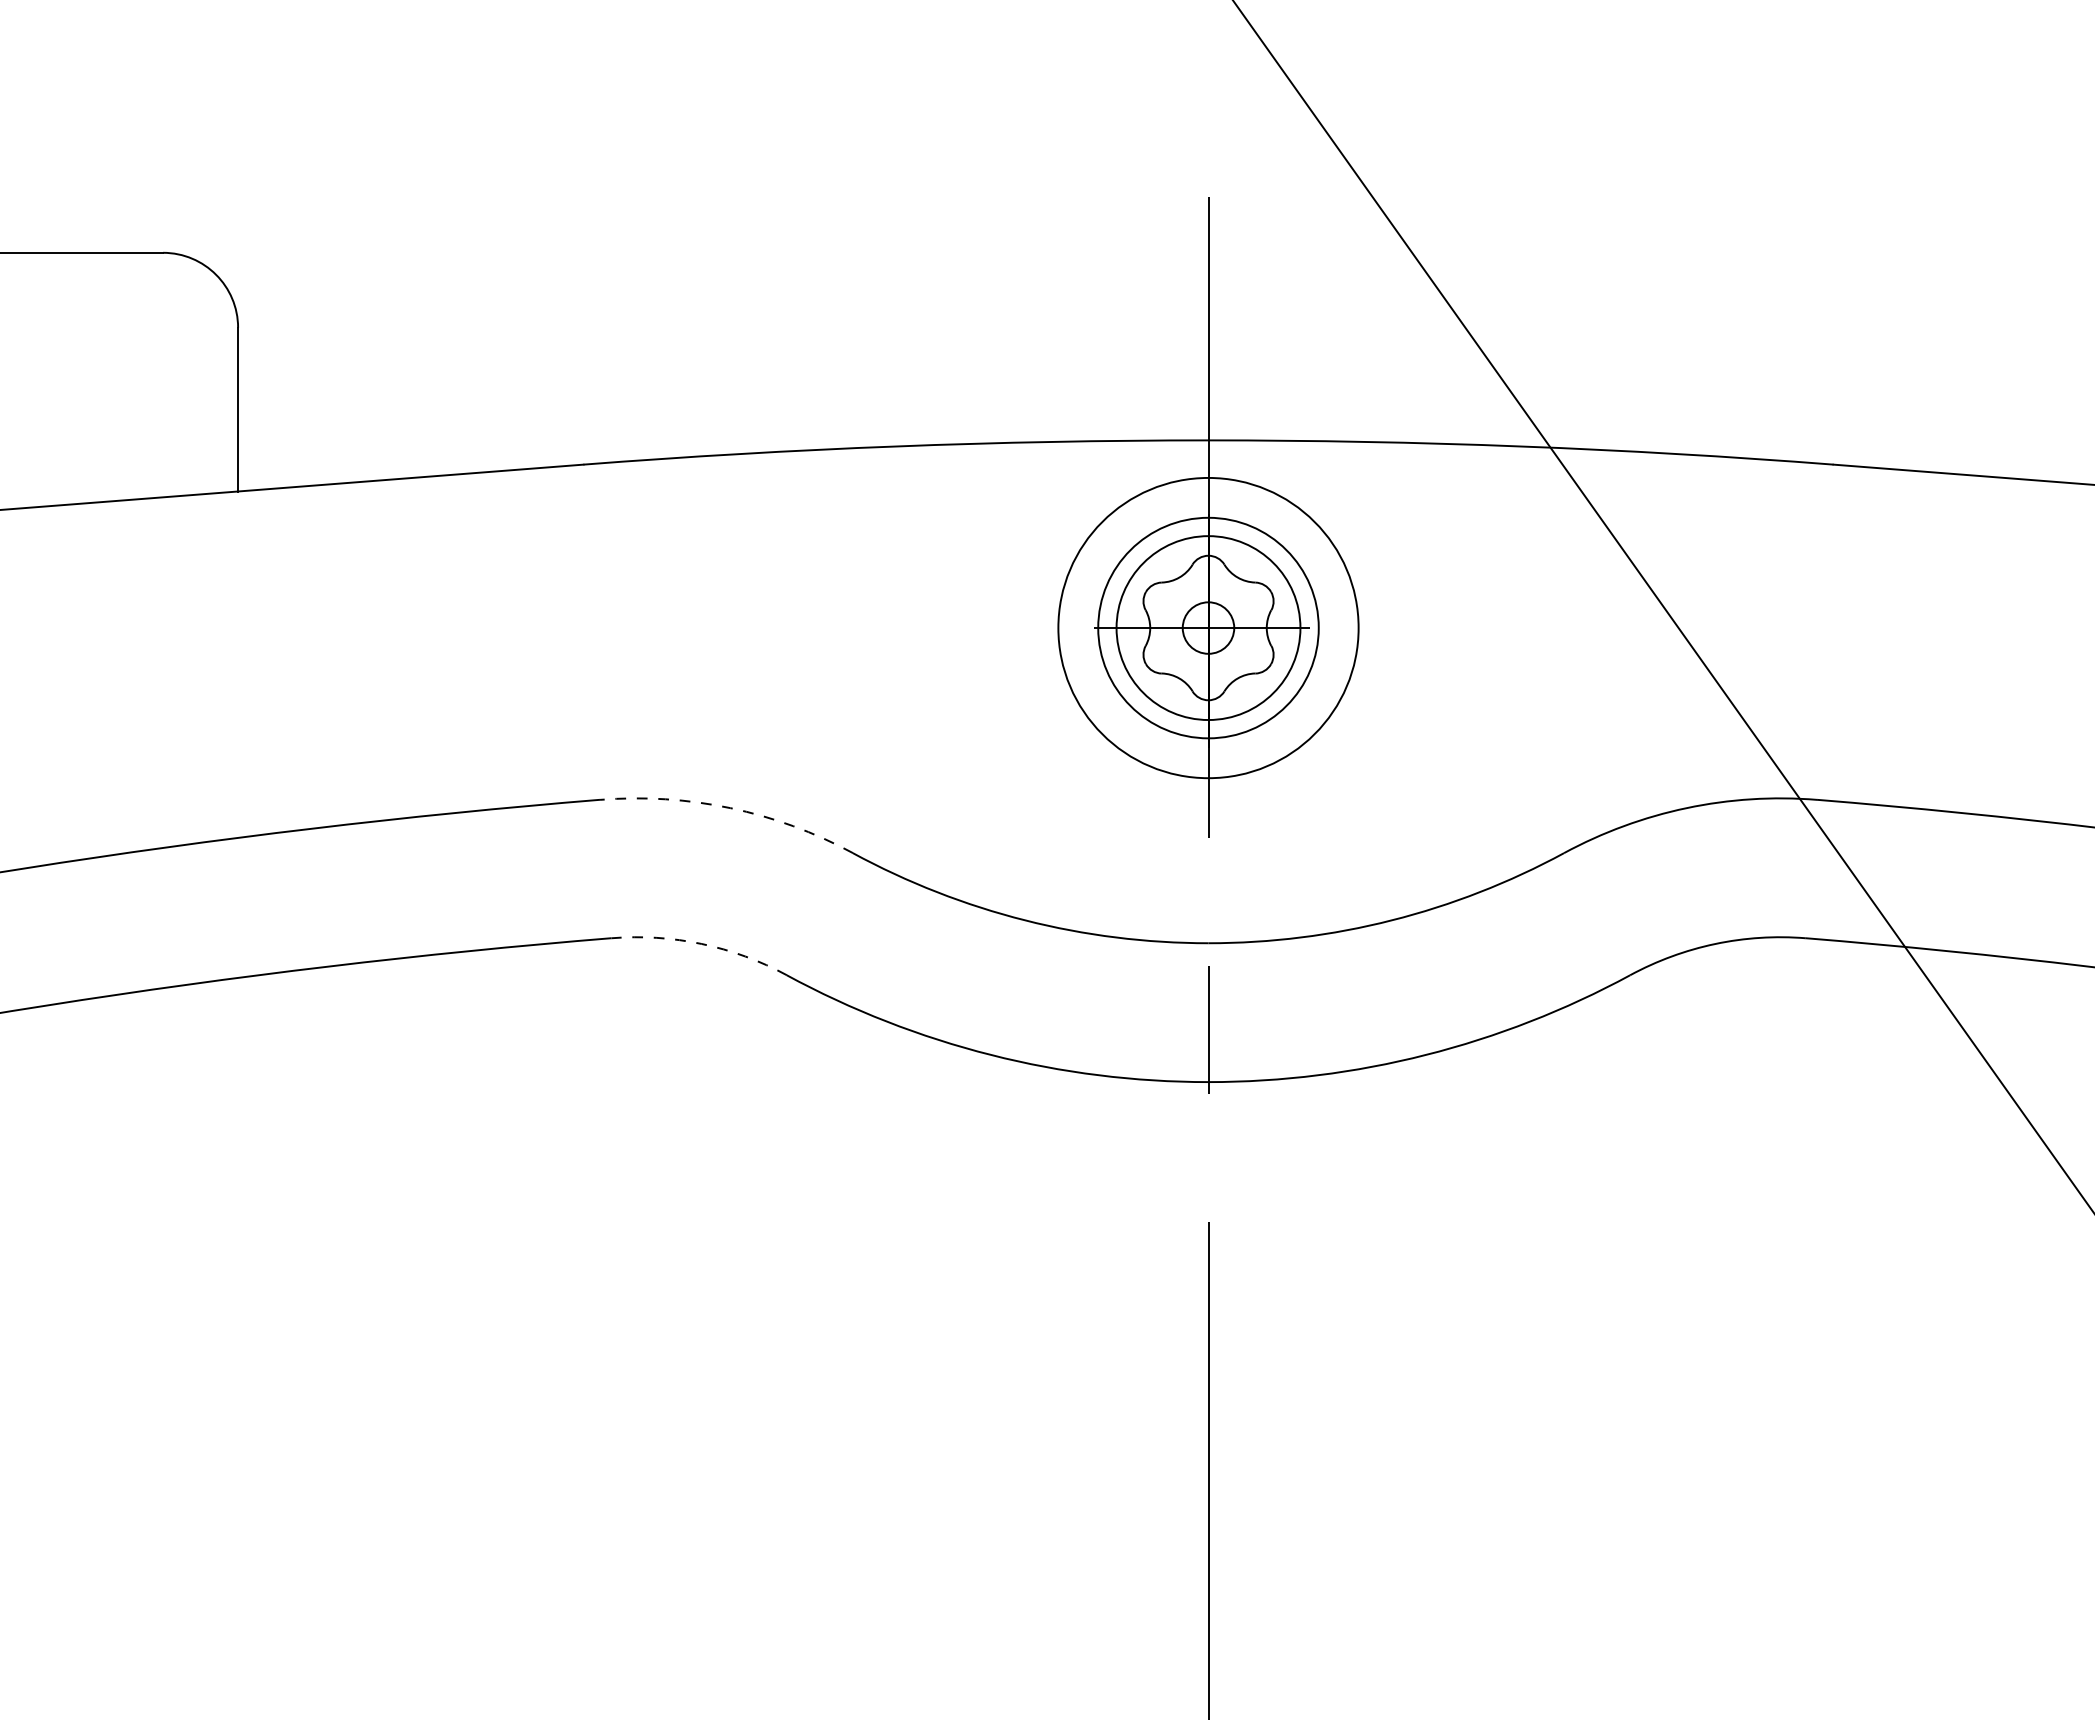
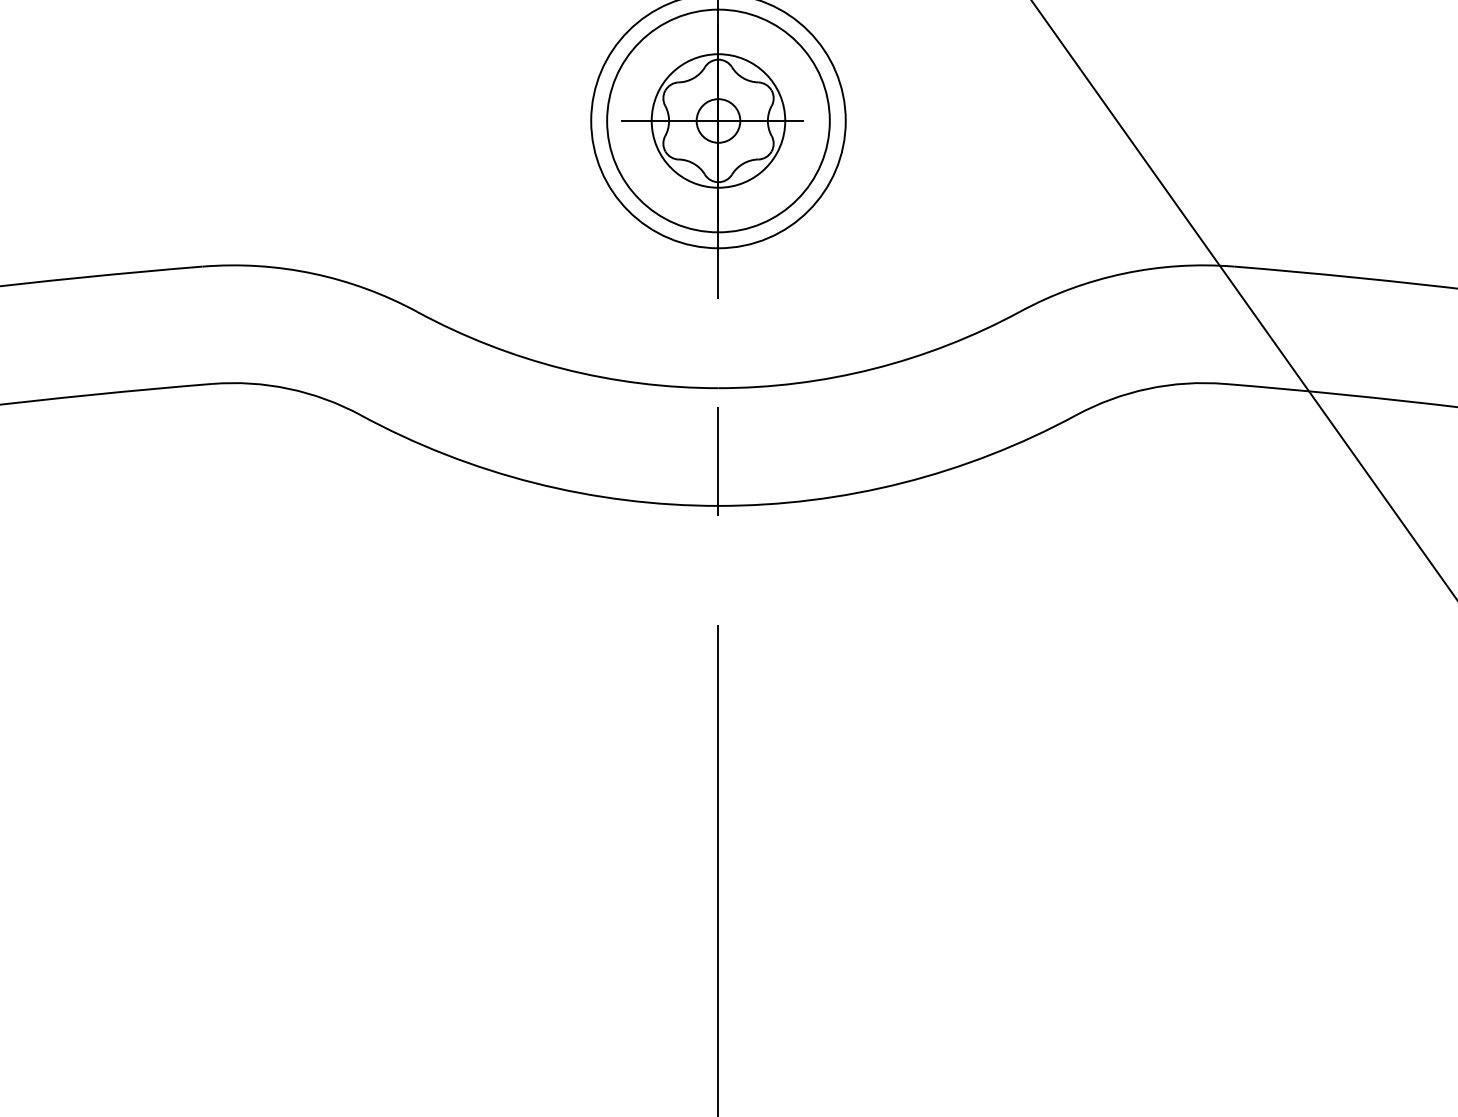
circle: (1208, 627) -> (718, 120), size x0.71
circle: (1208, 627) -> (718, 120), size x1.43
arc: (730, 808) -> (313, 273), dashed -> solid
arc: (701, 944) -> (288, 389), dashed -> solid

